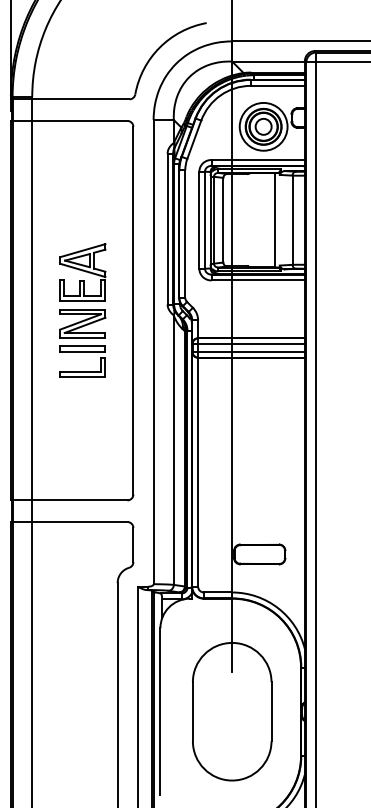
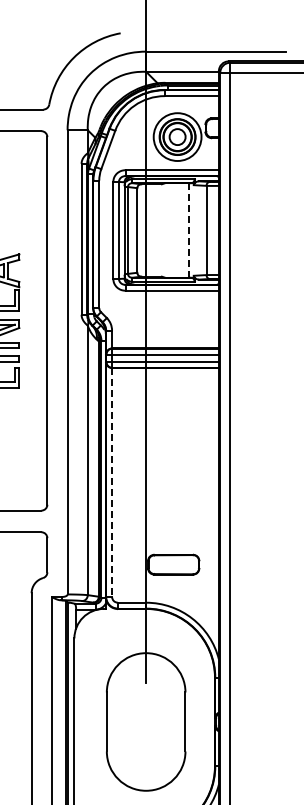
line: (275, 220) -> (189, 230), solid -> dashed
line: (198, 472) -> (112, 482), solid -> dashed

